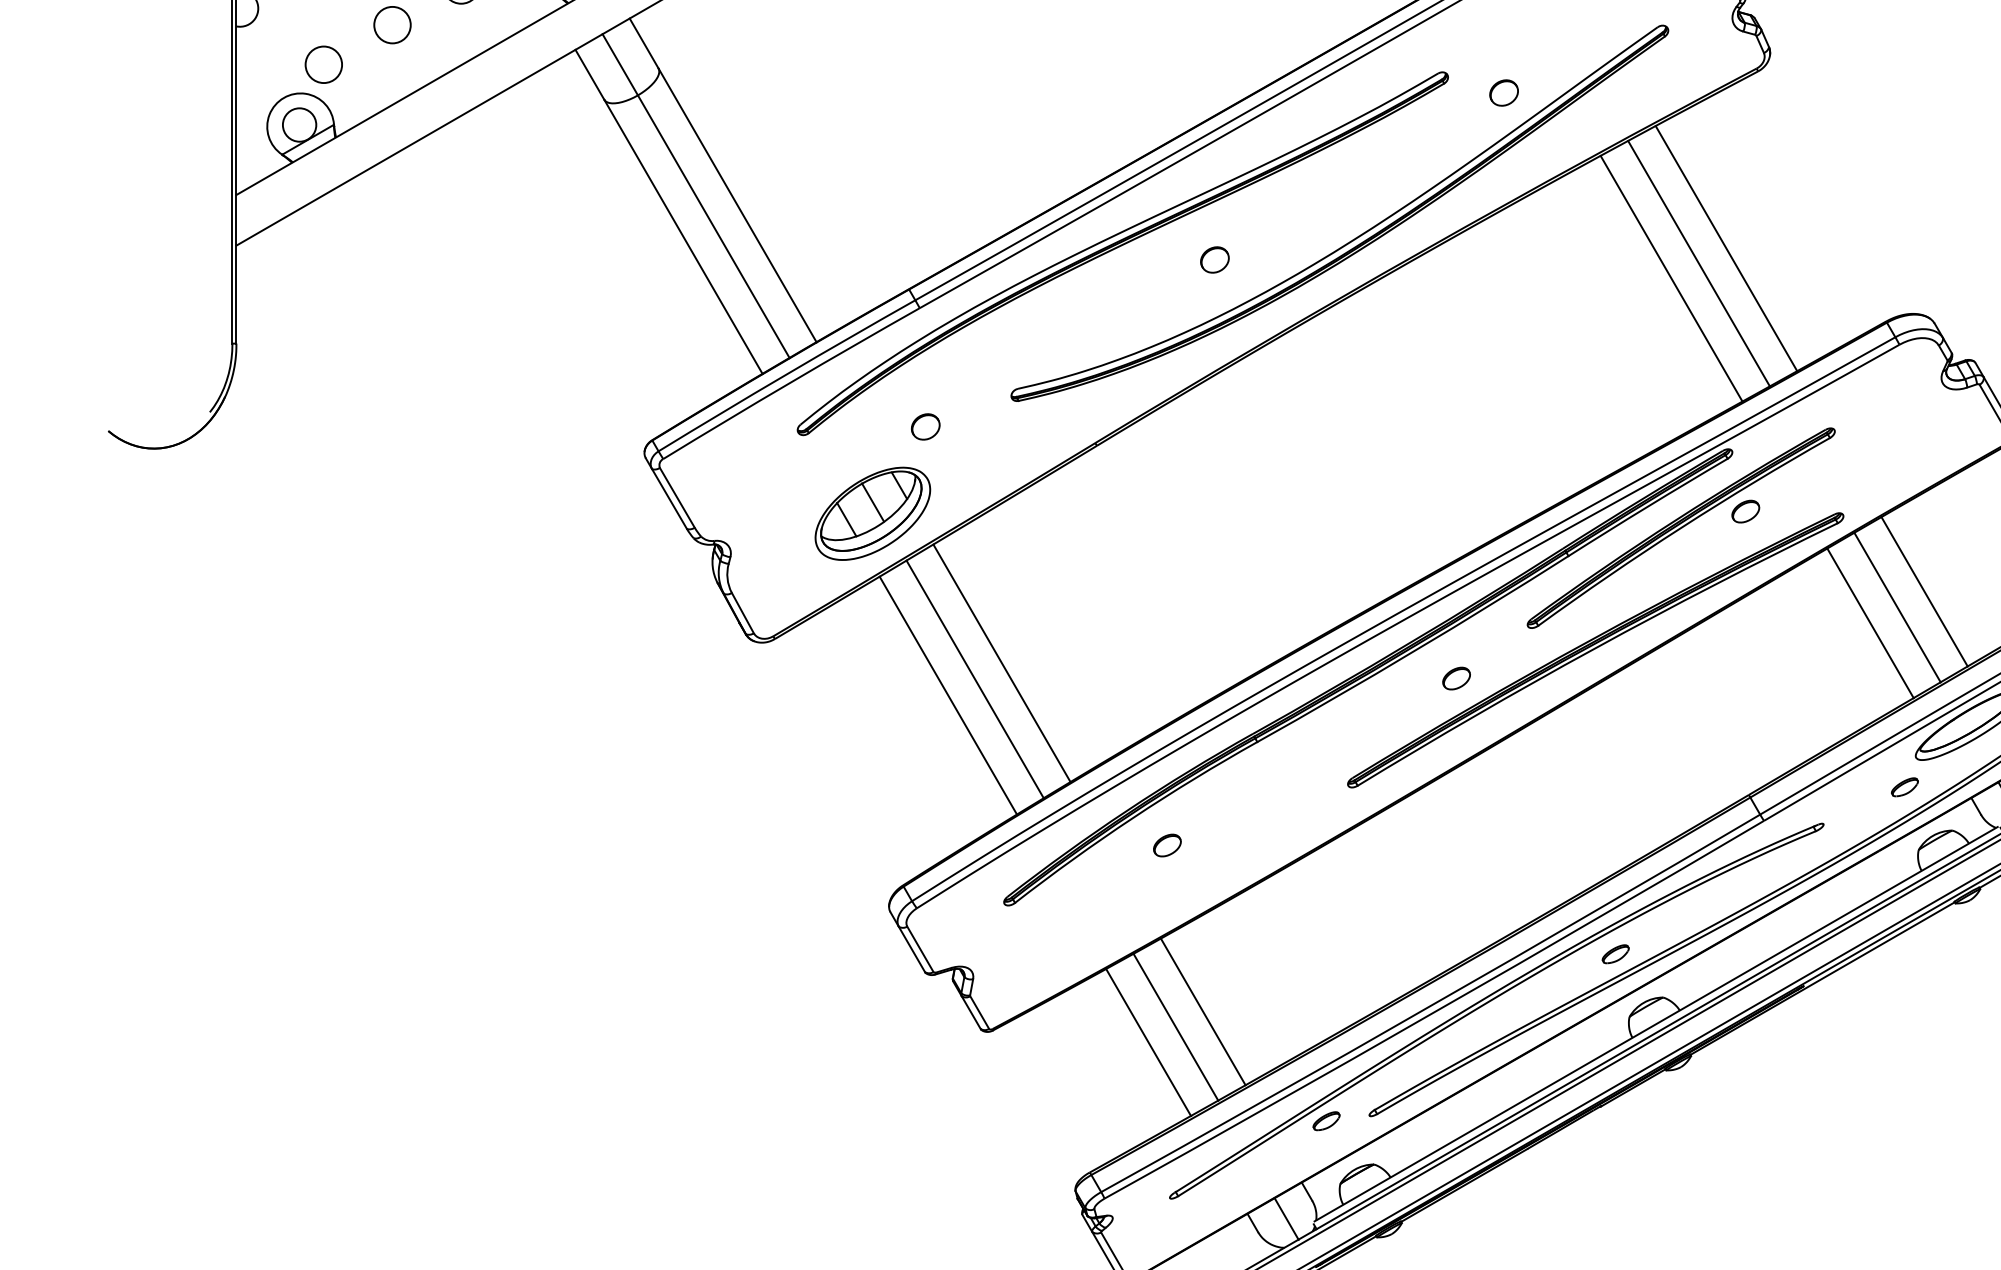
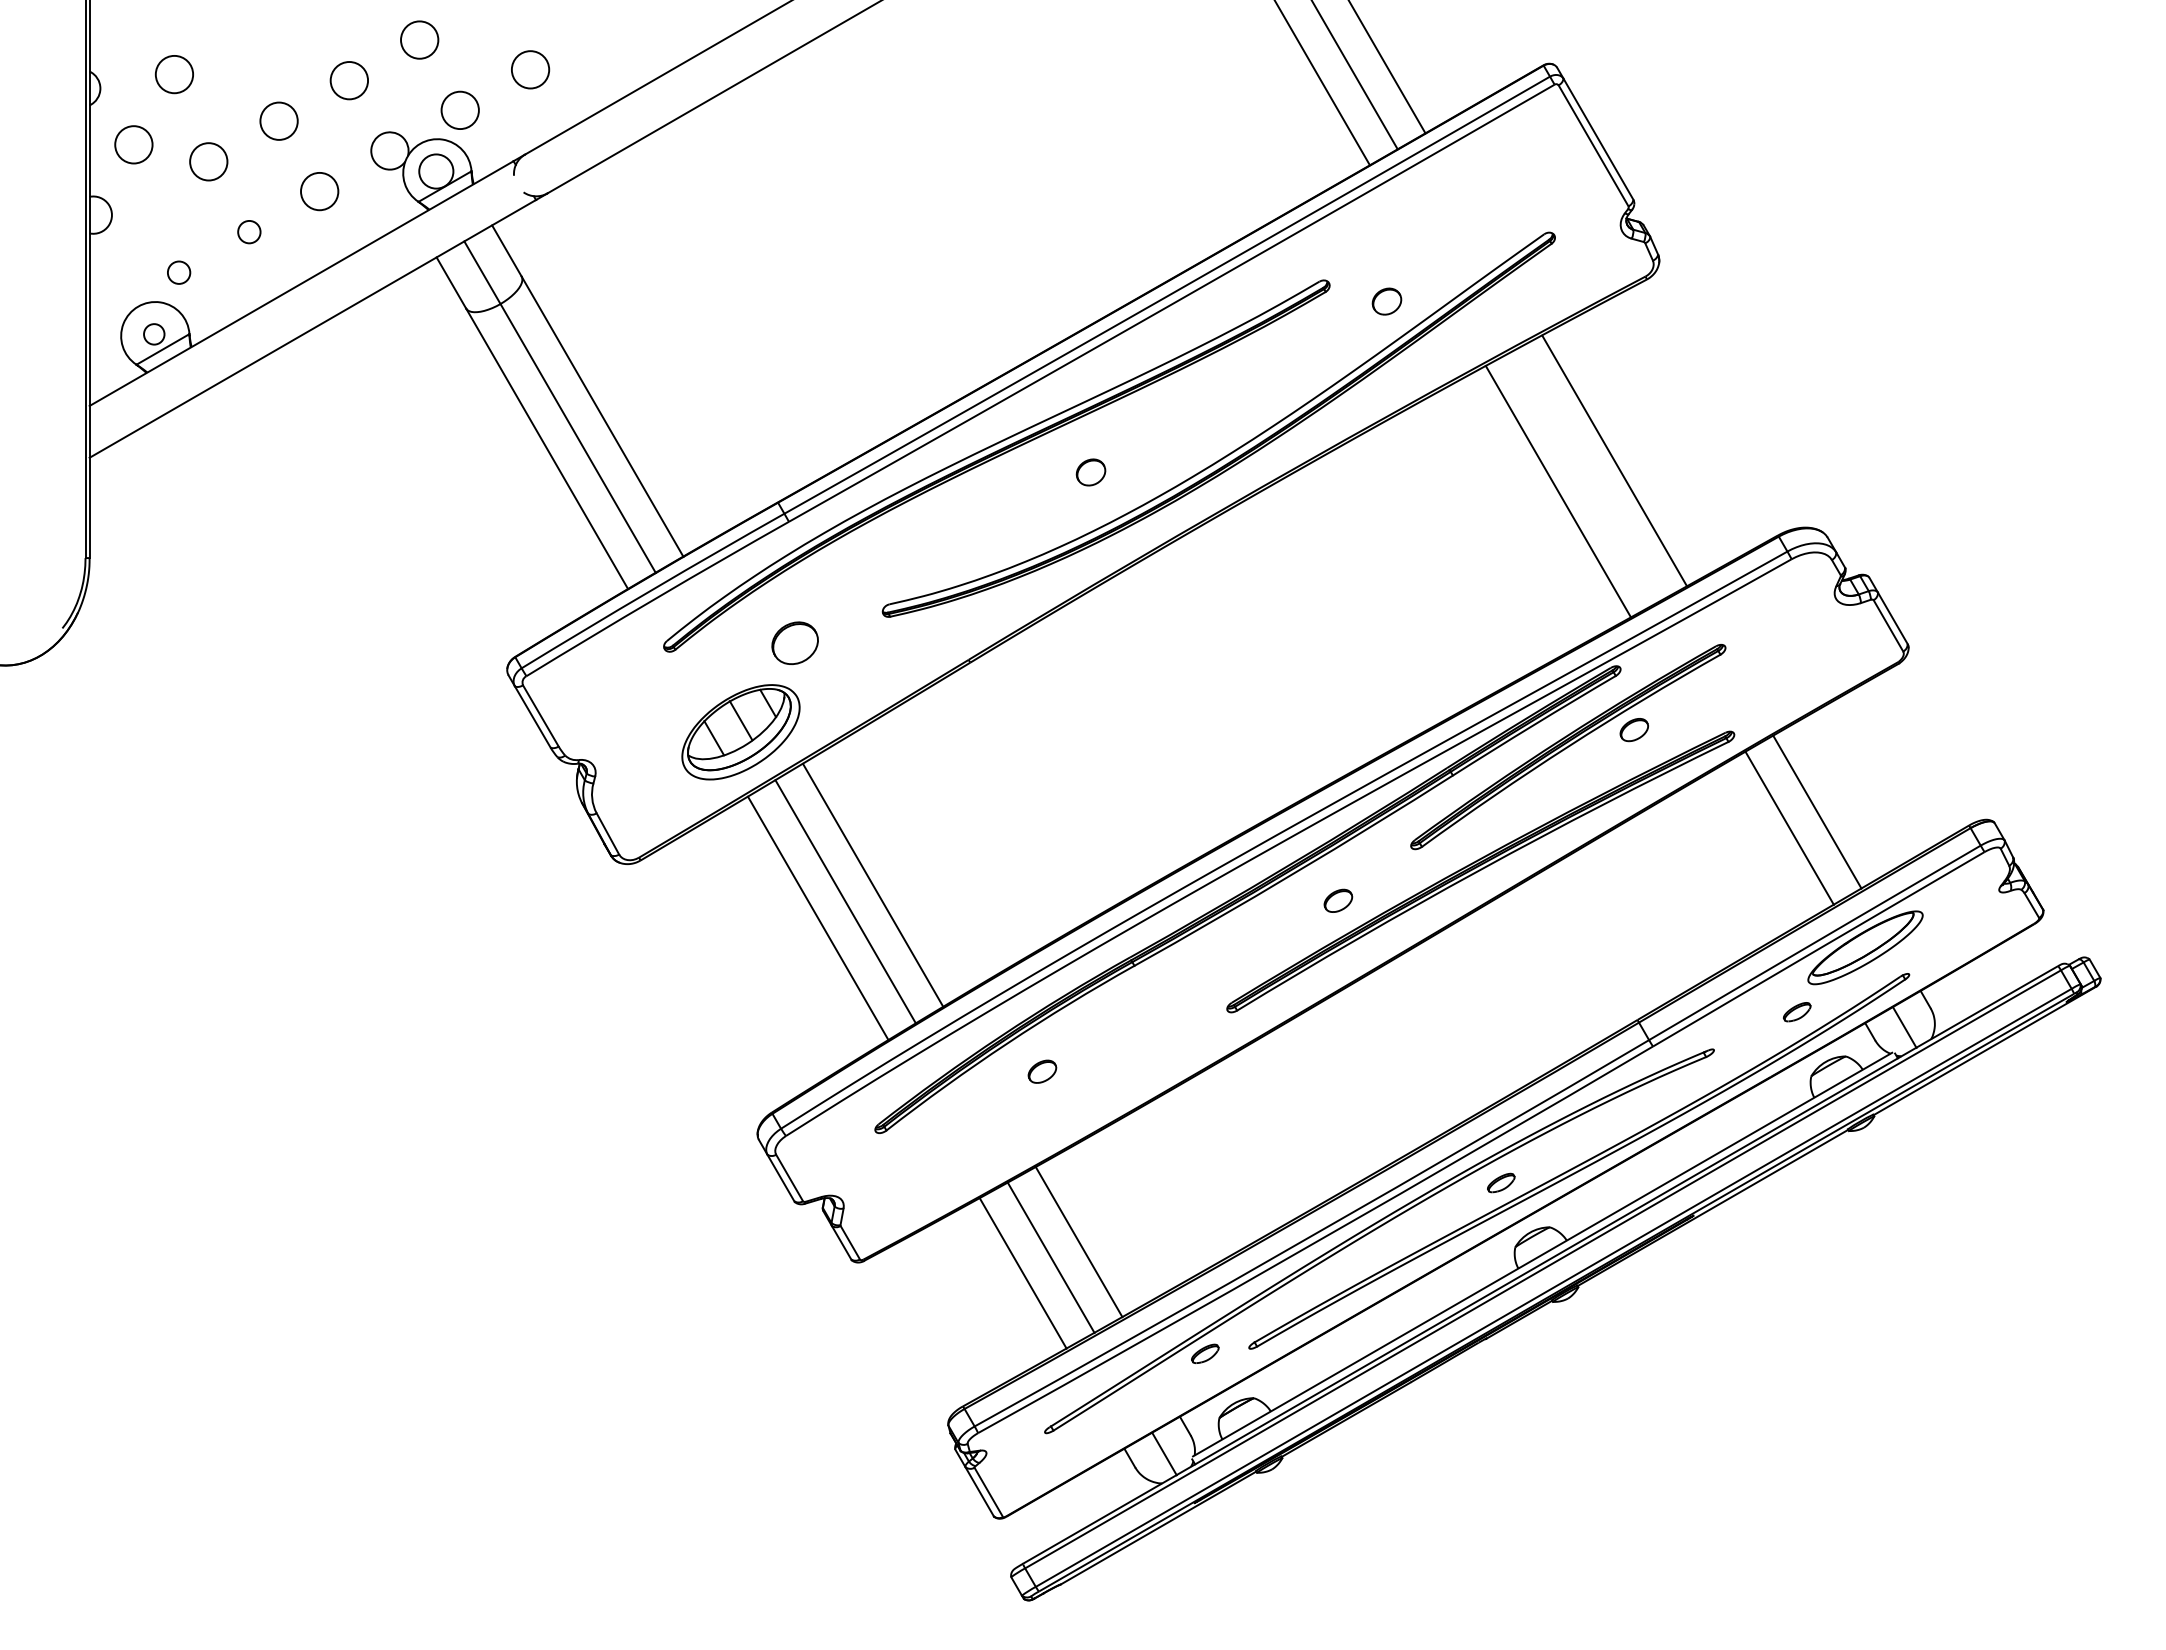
circle: (392, 24) -> (249, 231), size x0.6
circle: (323, 64) -> (178, 272), size x0.6
circle: (299, 125) -> (154, 334), size x0.6
line: (1699, 263) -> (1586, 476), removed
part: (925, 427) -> (794, 643), size x1.6
line: (1870, 623) -> (1761, 844), removed

